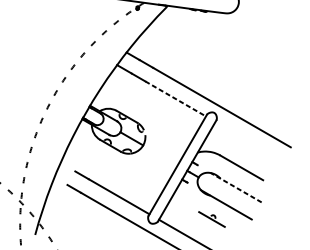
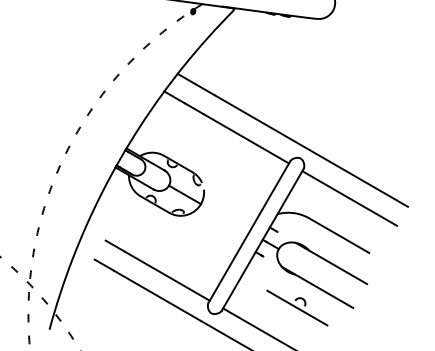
line: (175, 99) -> (246, 139), dashed -> solid
line: (249, 141) -> (349, 198), added
line: (236, 187) -> (331, 263), dashed -> solid
part: (212, 219) -> (297, 307), size x1.67

